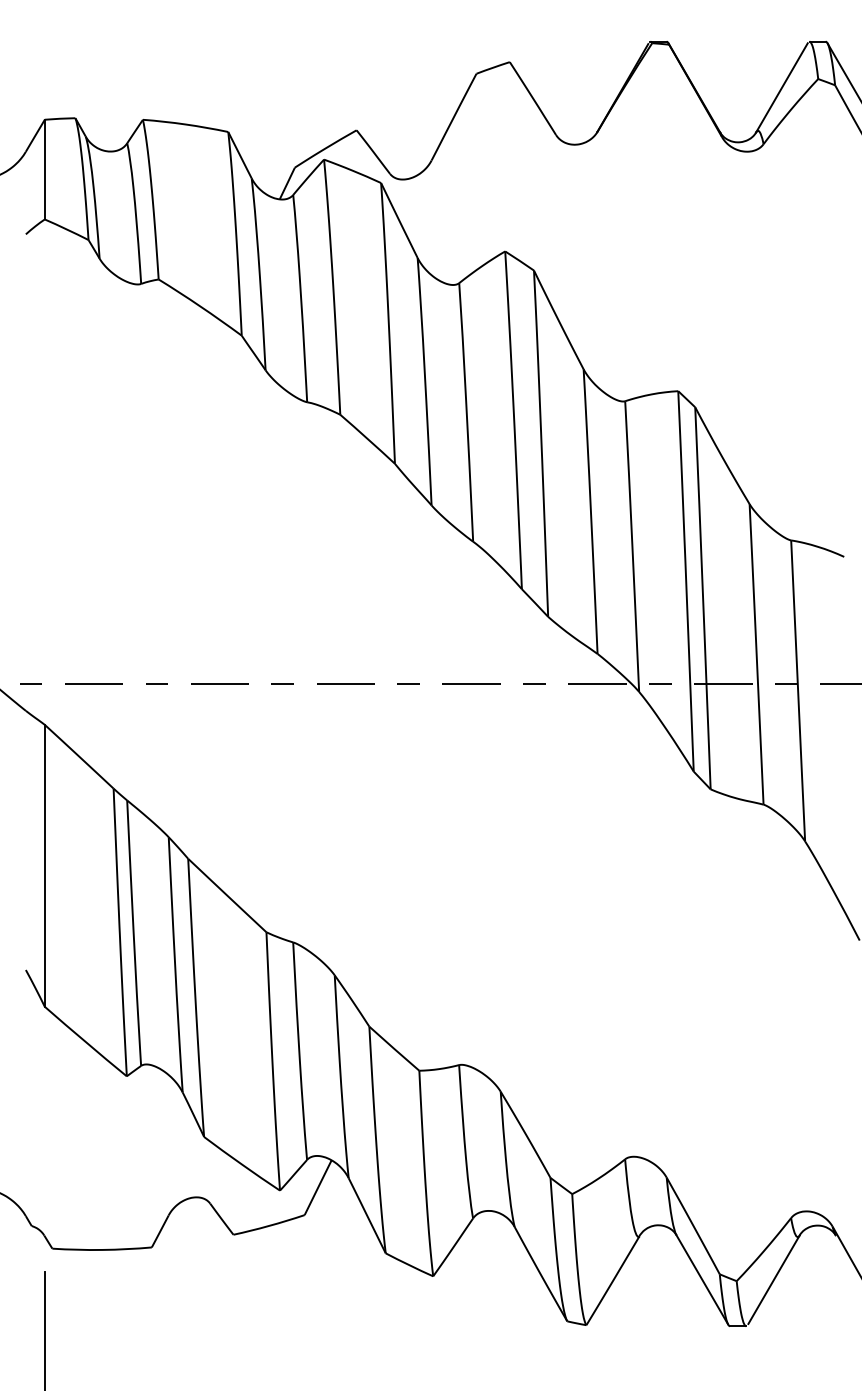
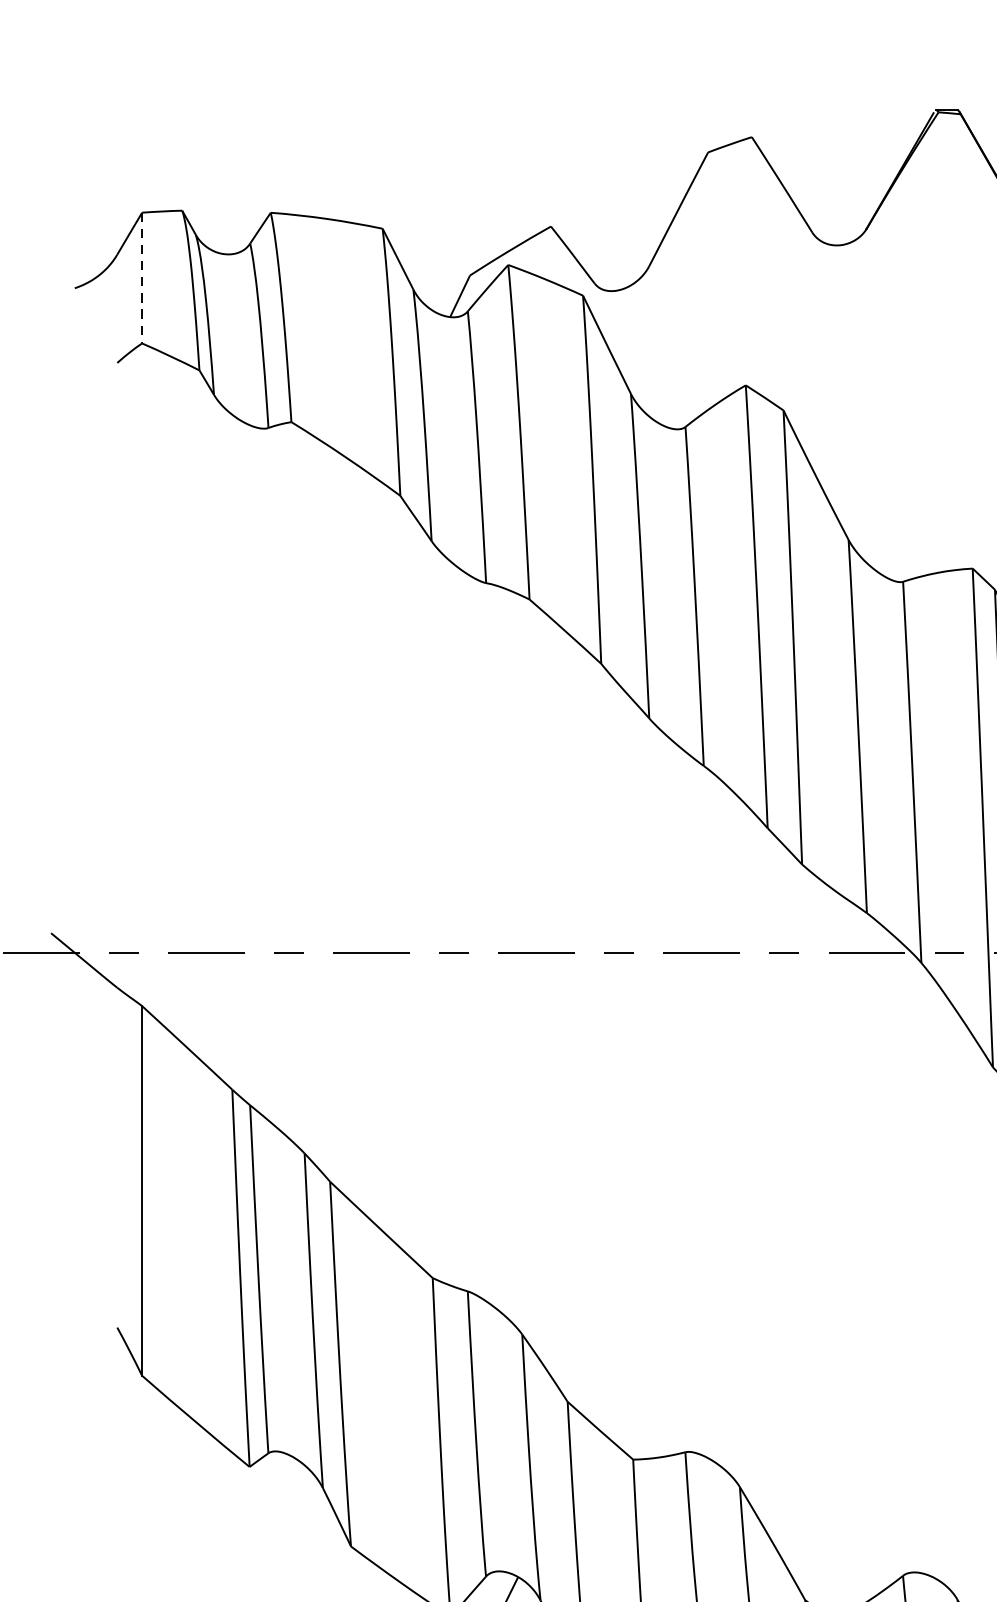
line: (44, 169) -> (141, 277), solid -> dashed

